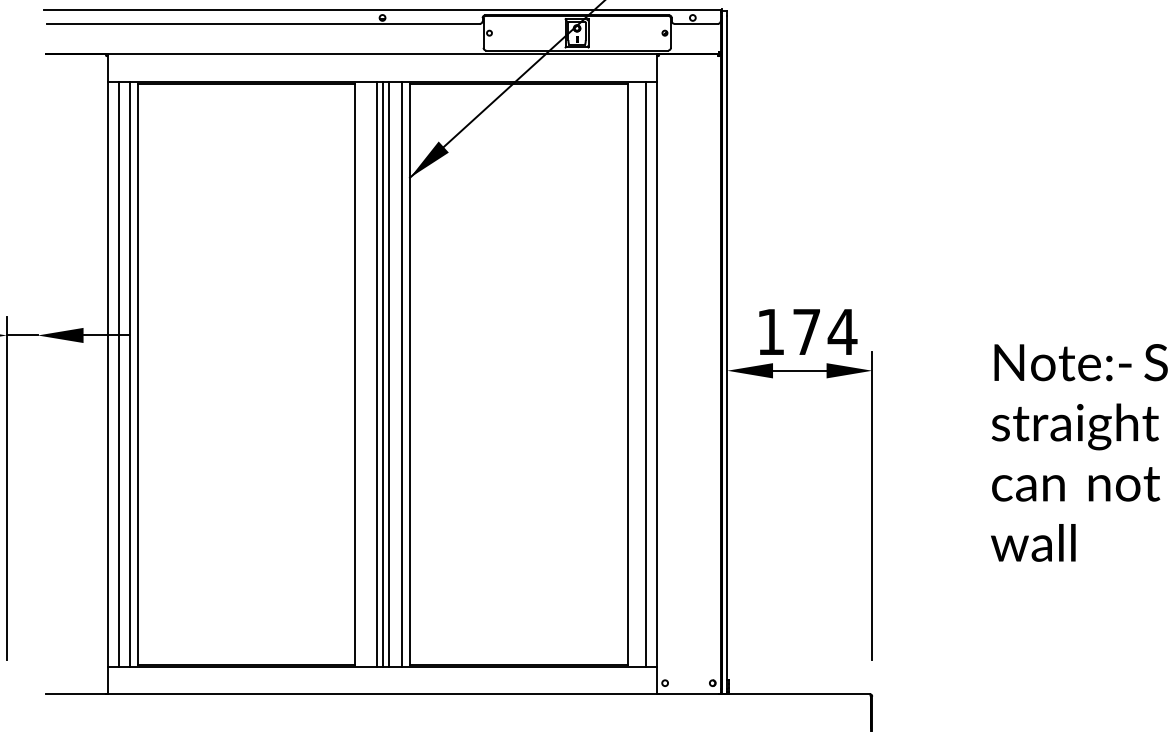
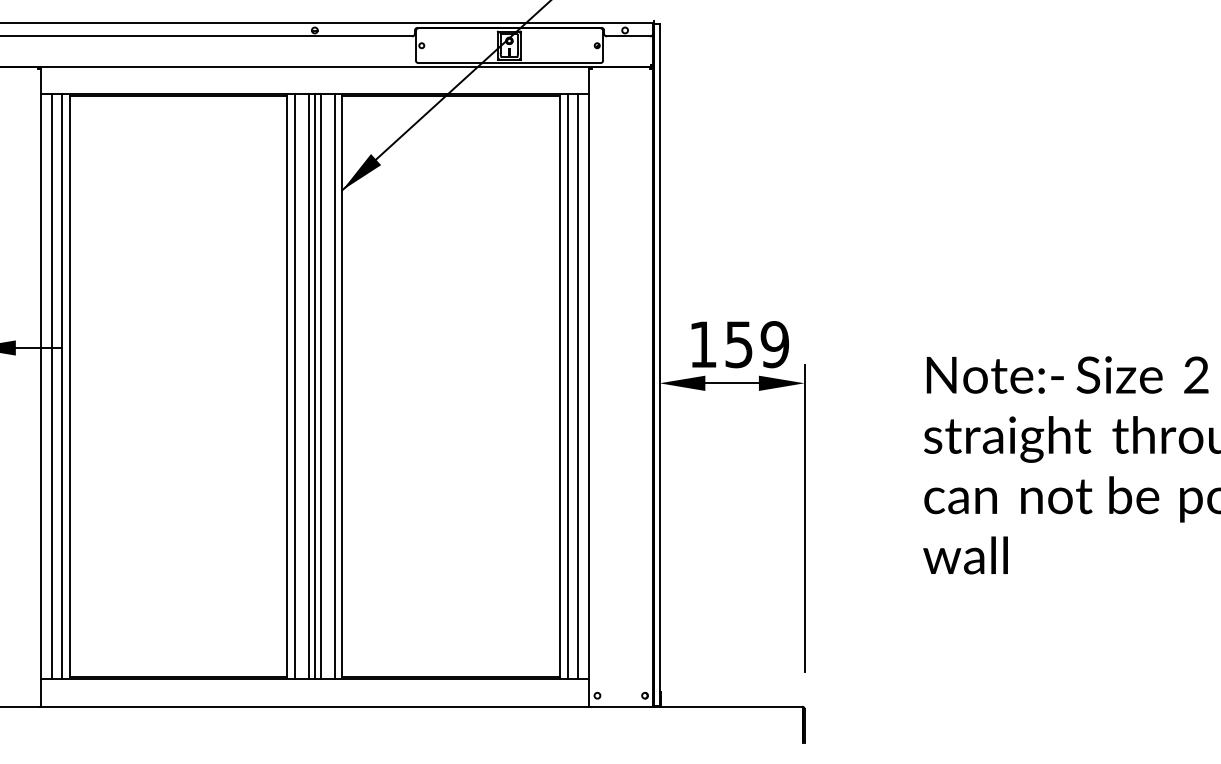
text: (825, 331) -> (757, 344), 174 -> 159
line: (363, 373) -> (295, 386), added
line: (635, 373) -> (567, 386), added

